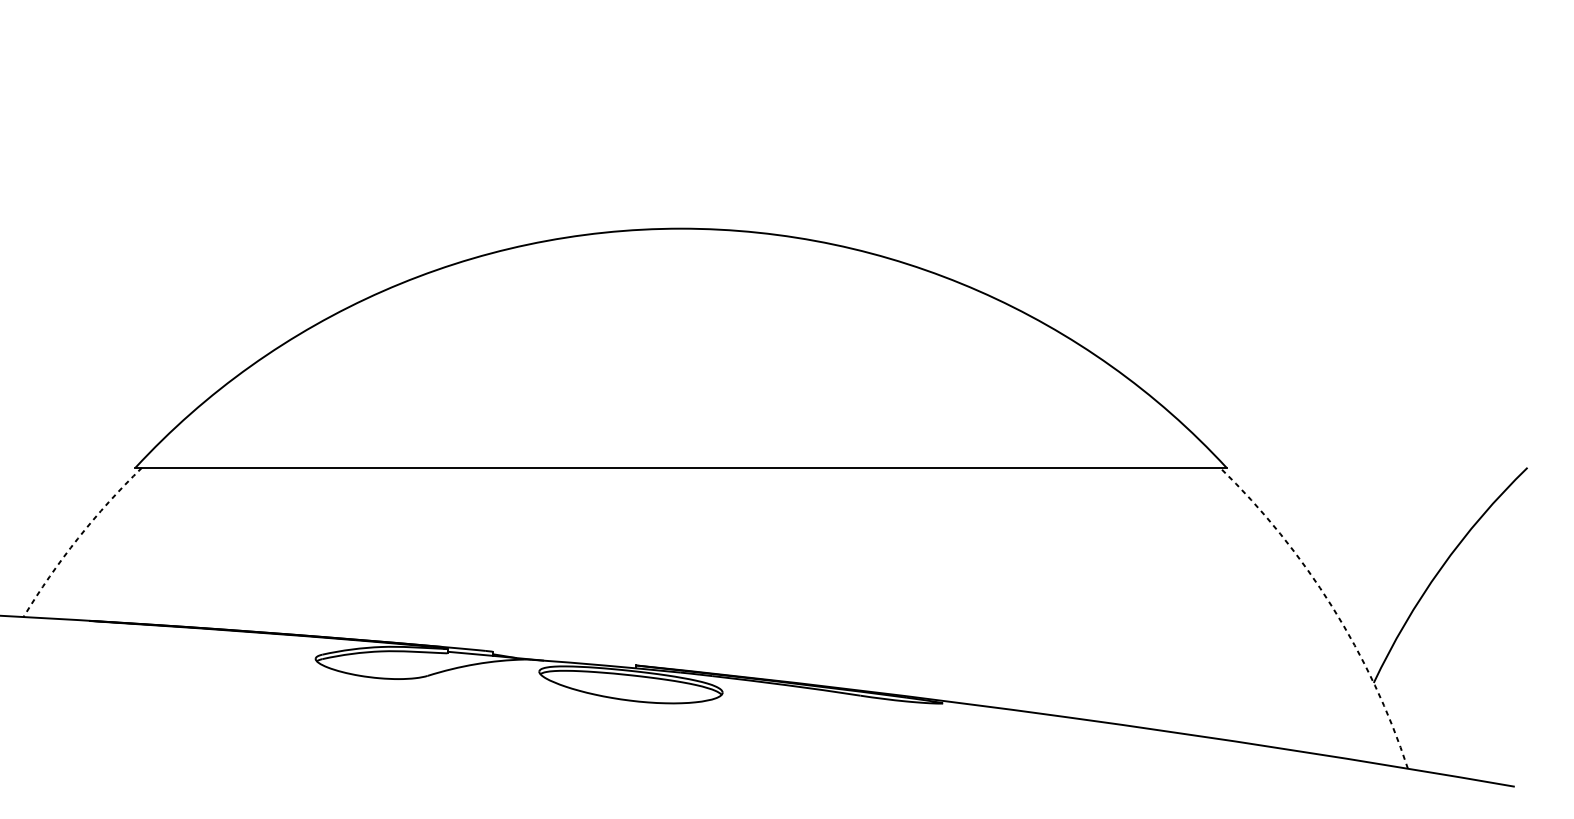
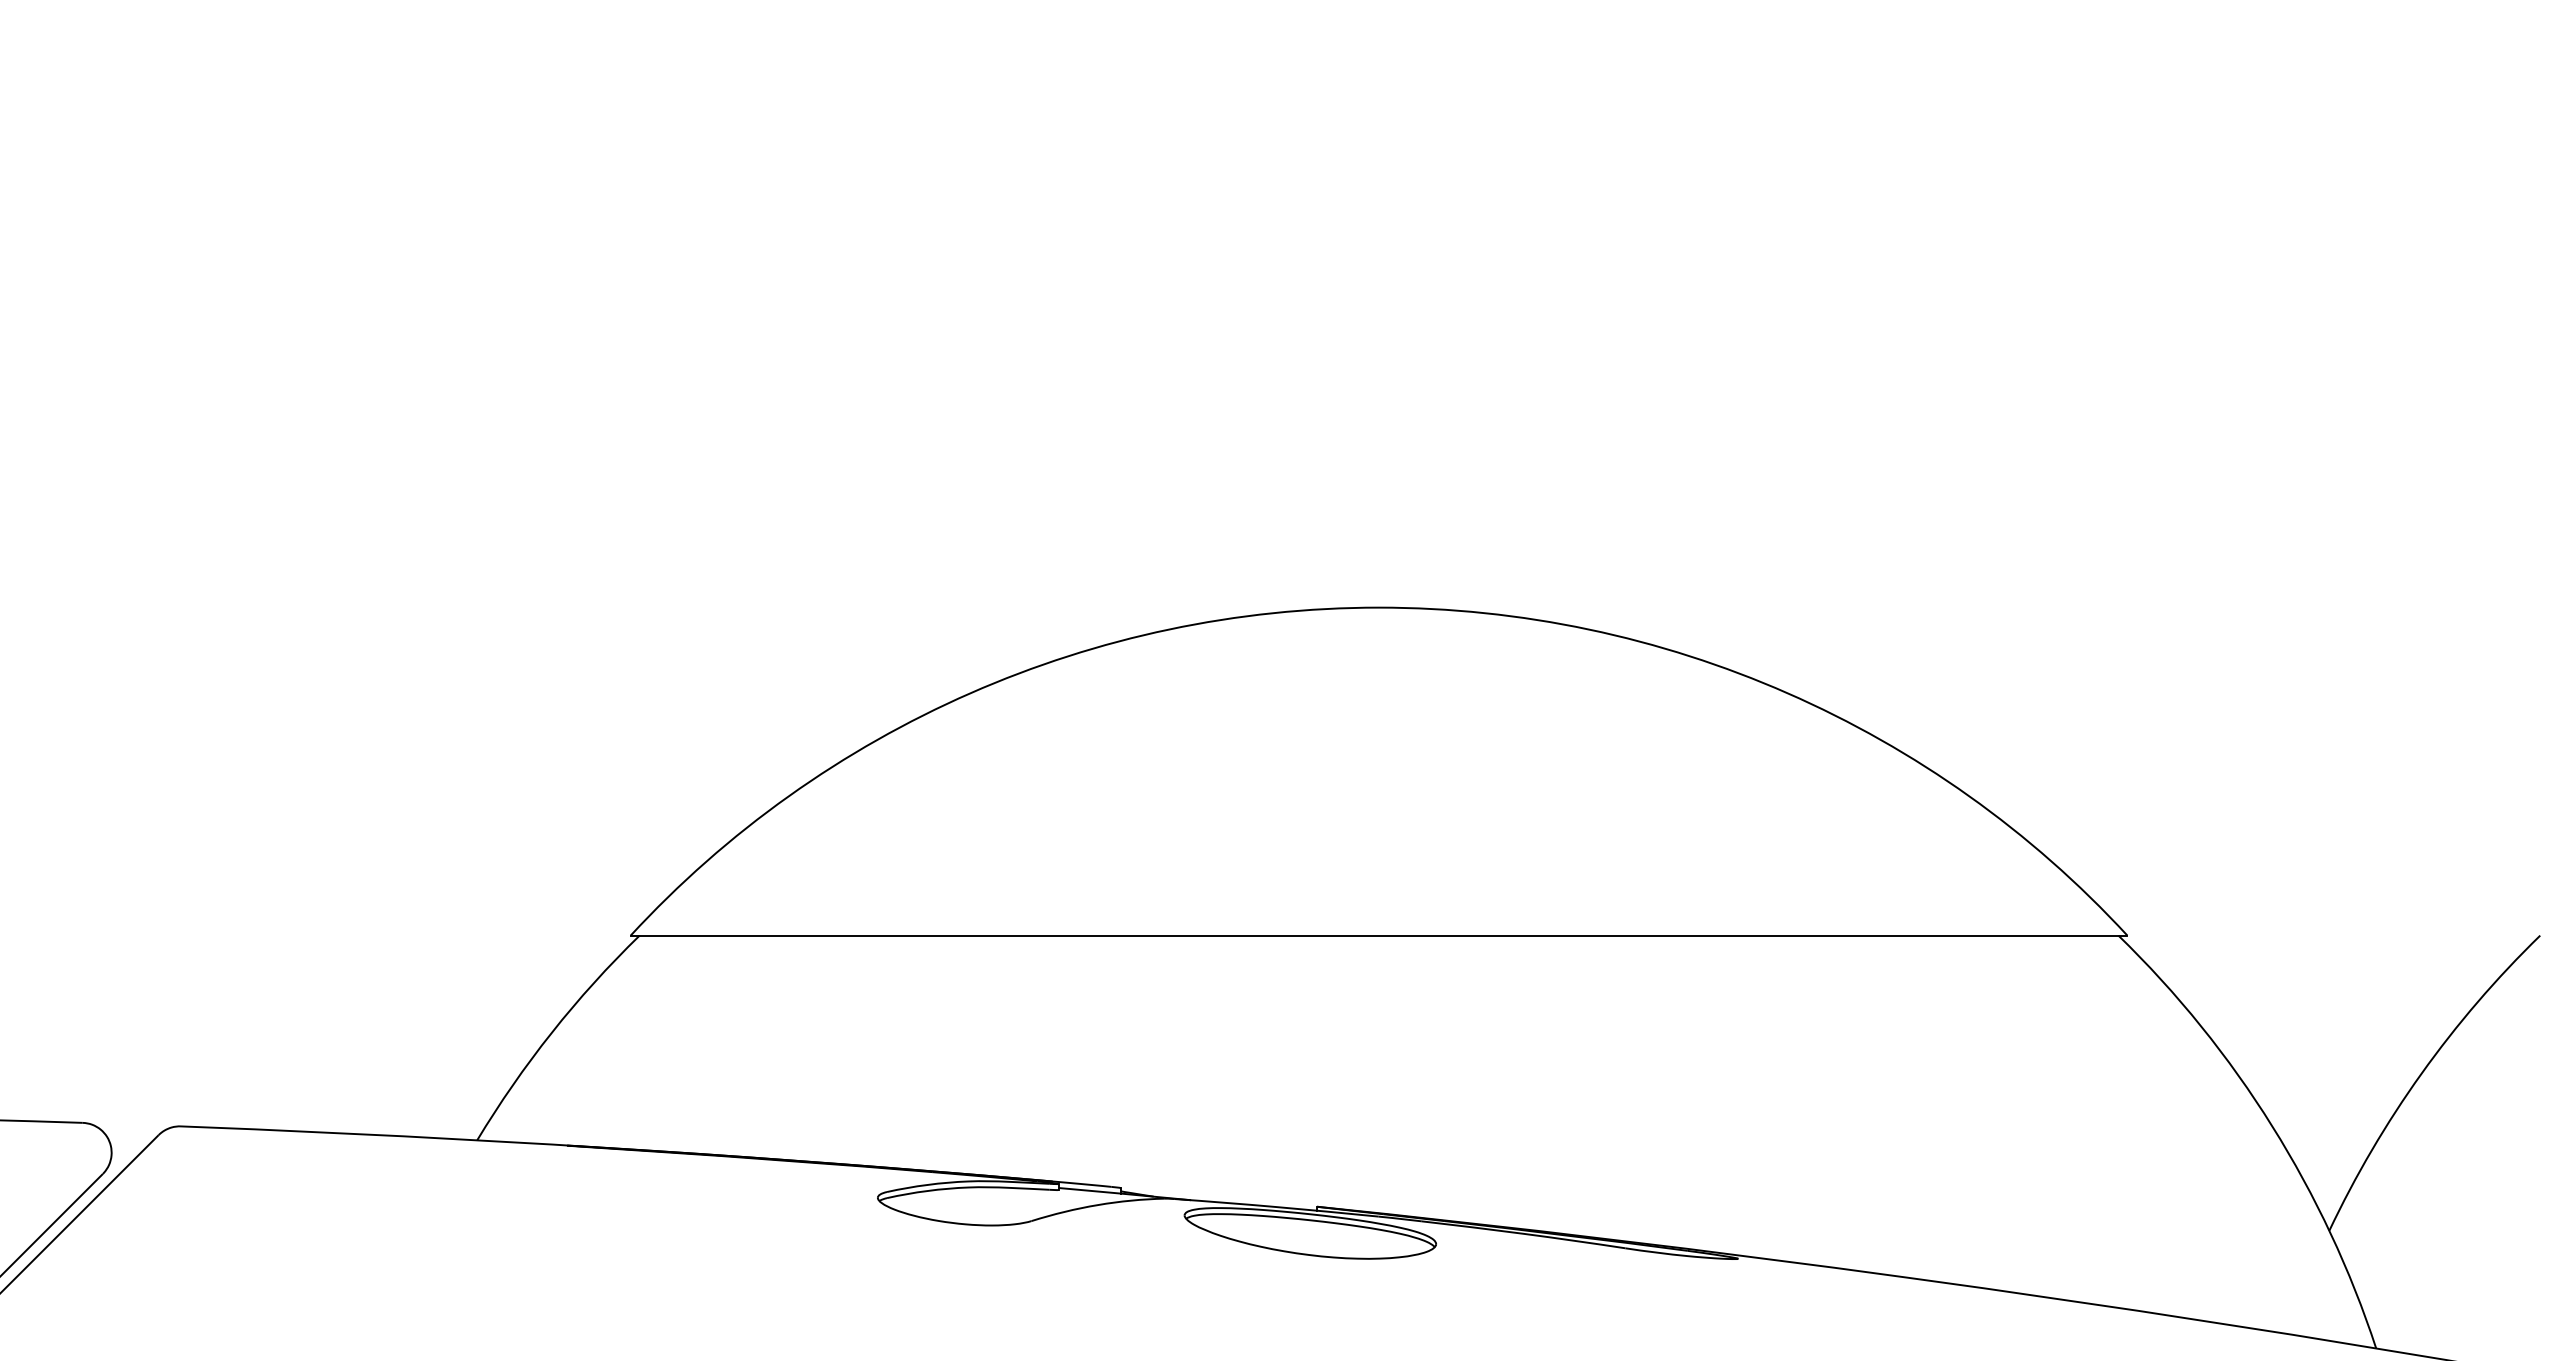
arc: (77, 538) -> (551, 1032), dashed -> solid
arc: (1332, 606) -> (2272, 1126), dashed -> solid

